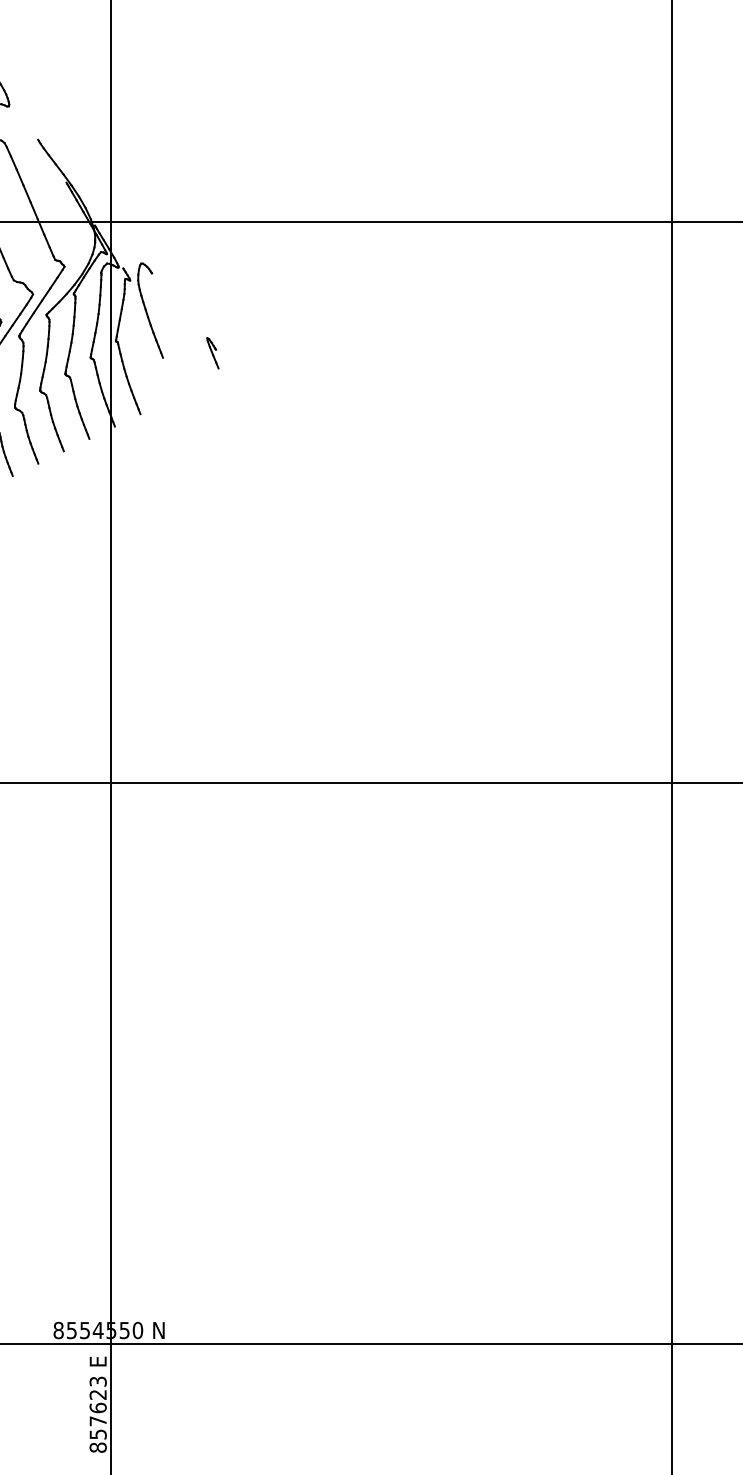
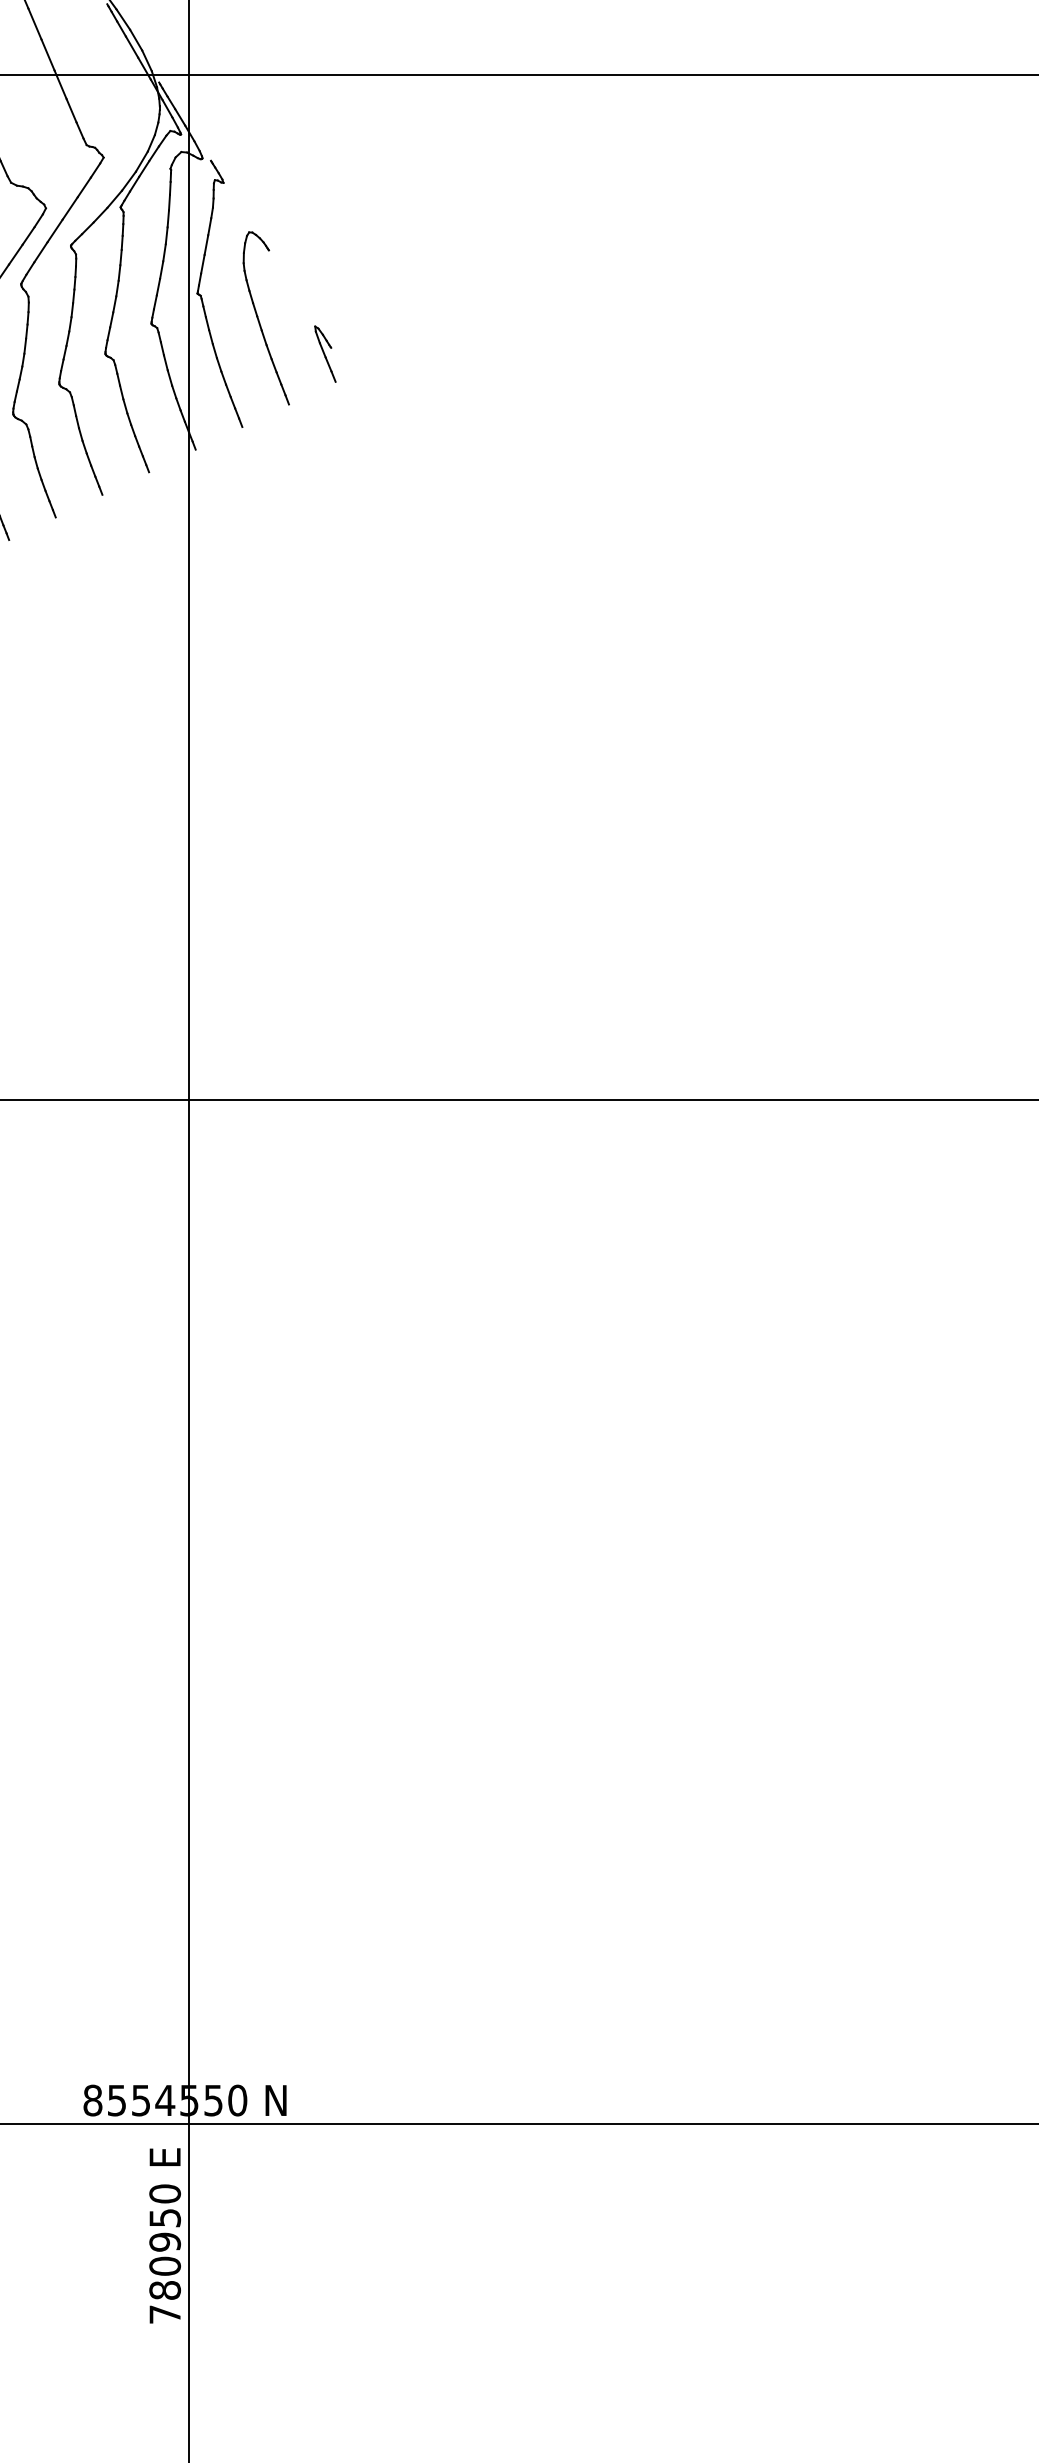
part: (150, 310) -> (266, 318), moved
part: (212, 353) -> (324, 354), moved
text: (97, 1414) -> (163, 2253), 857623 -> 780950

